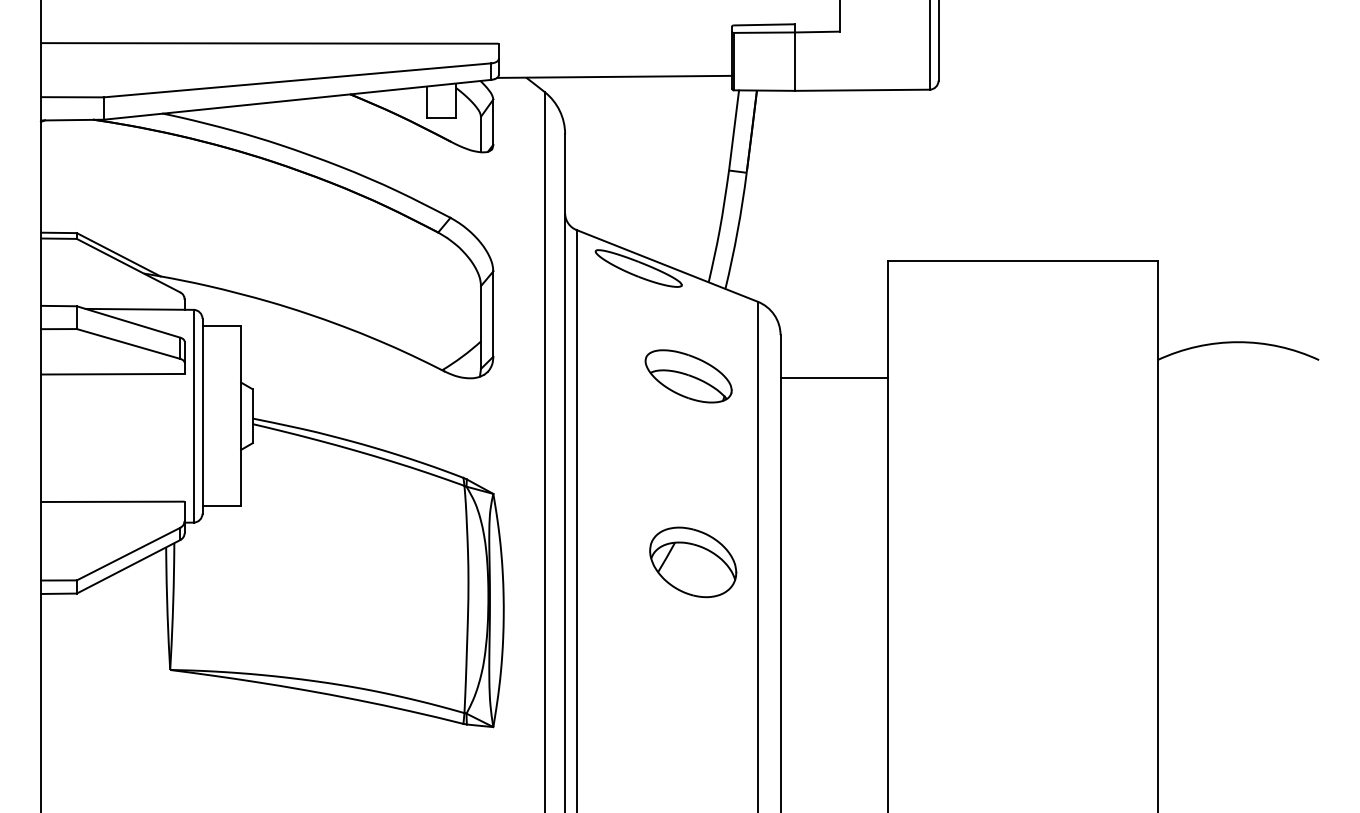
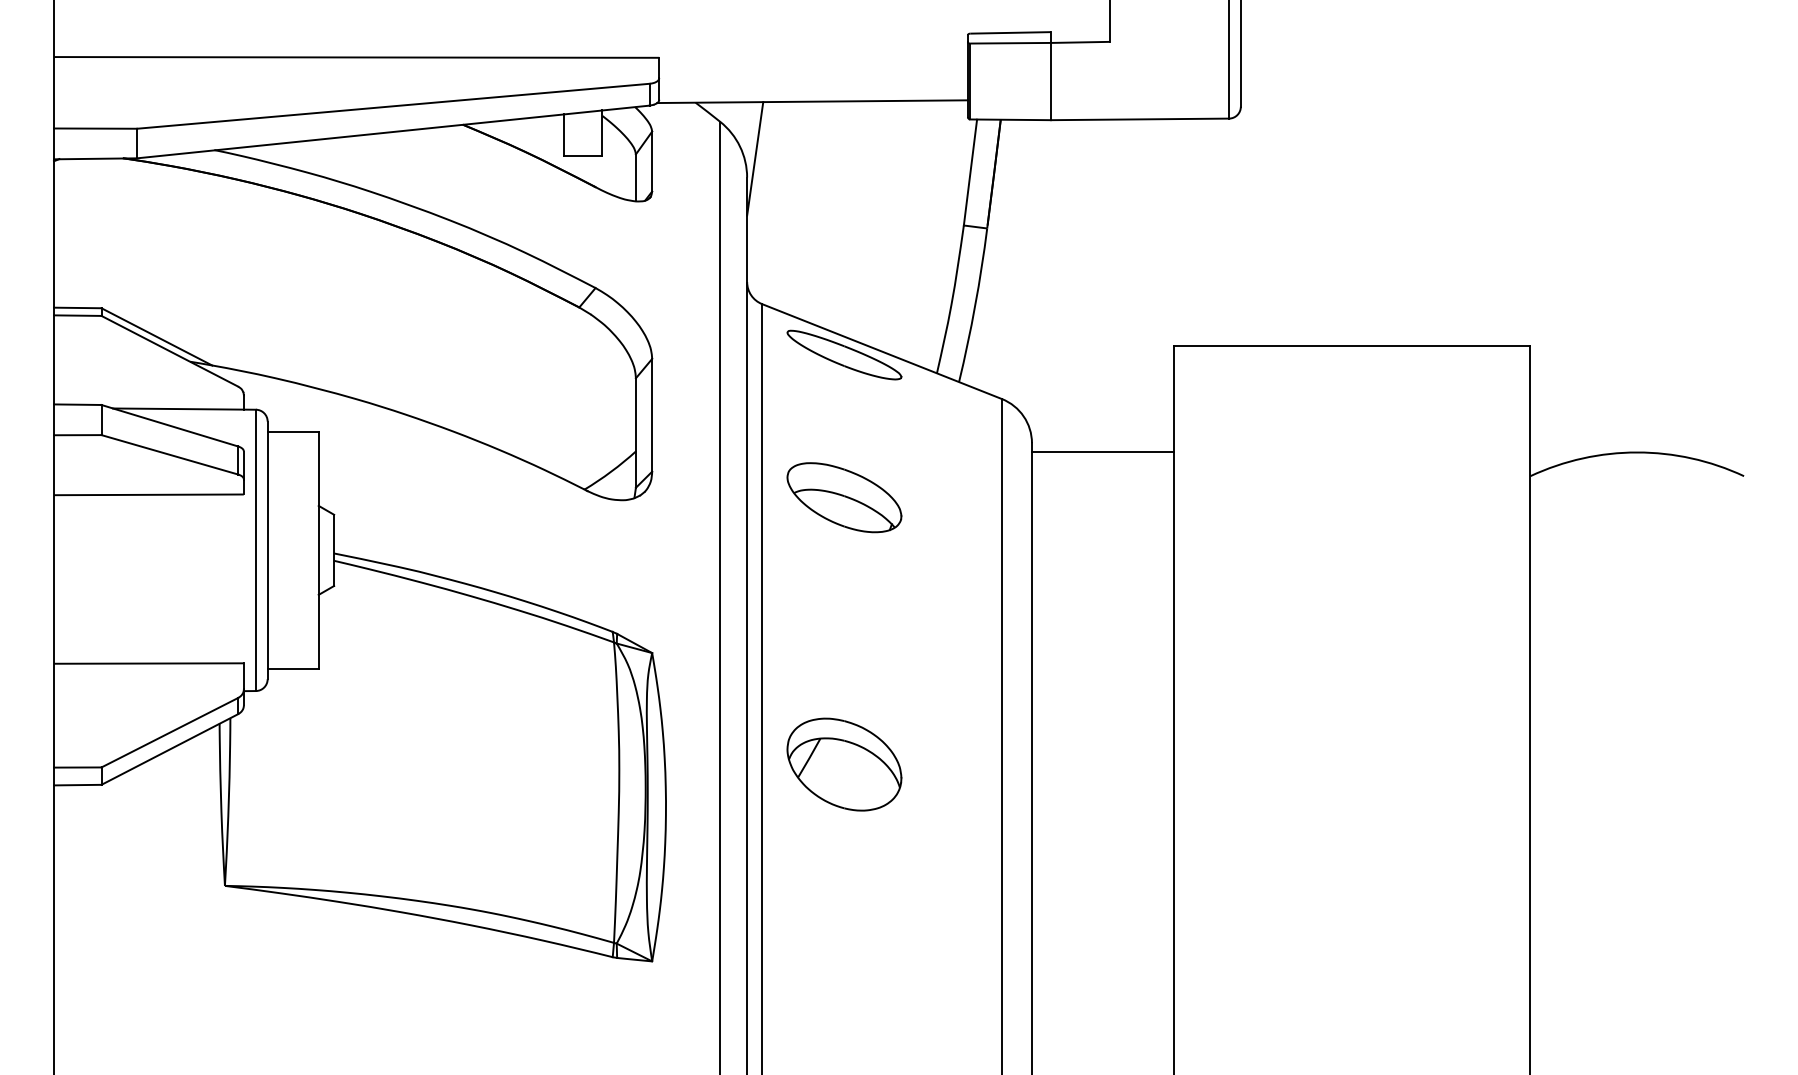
line: (571, 119) -> (755, 158), added
part: (688, 376) -> (844, 497), moved
line: (833, 377) -> (1102, 452), moved
part: (693, 562) -> (844, 764), moved

